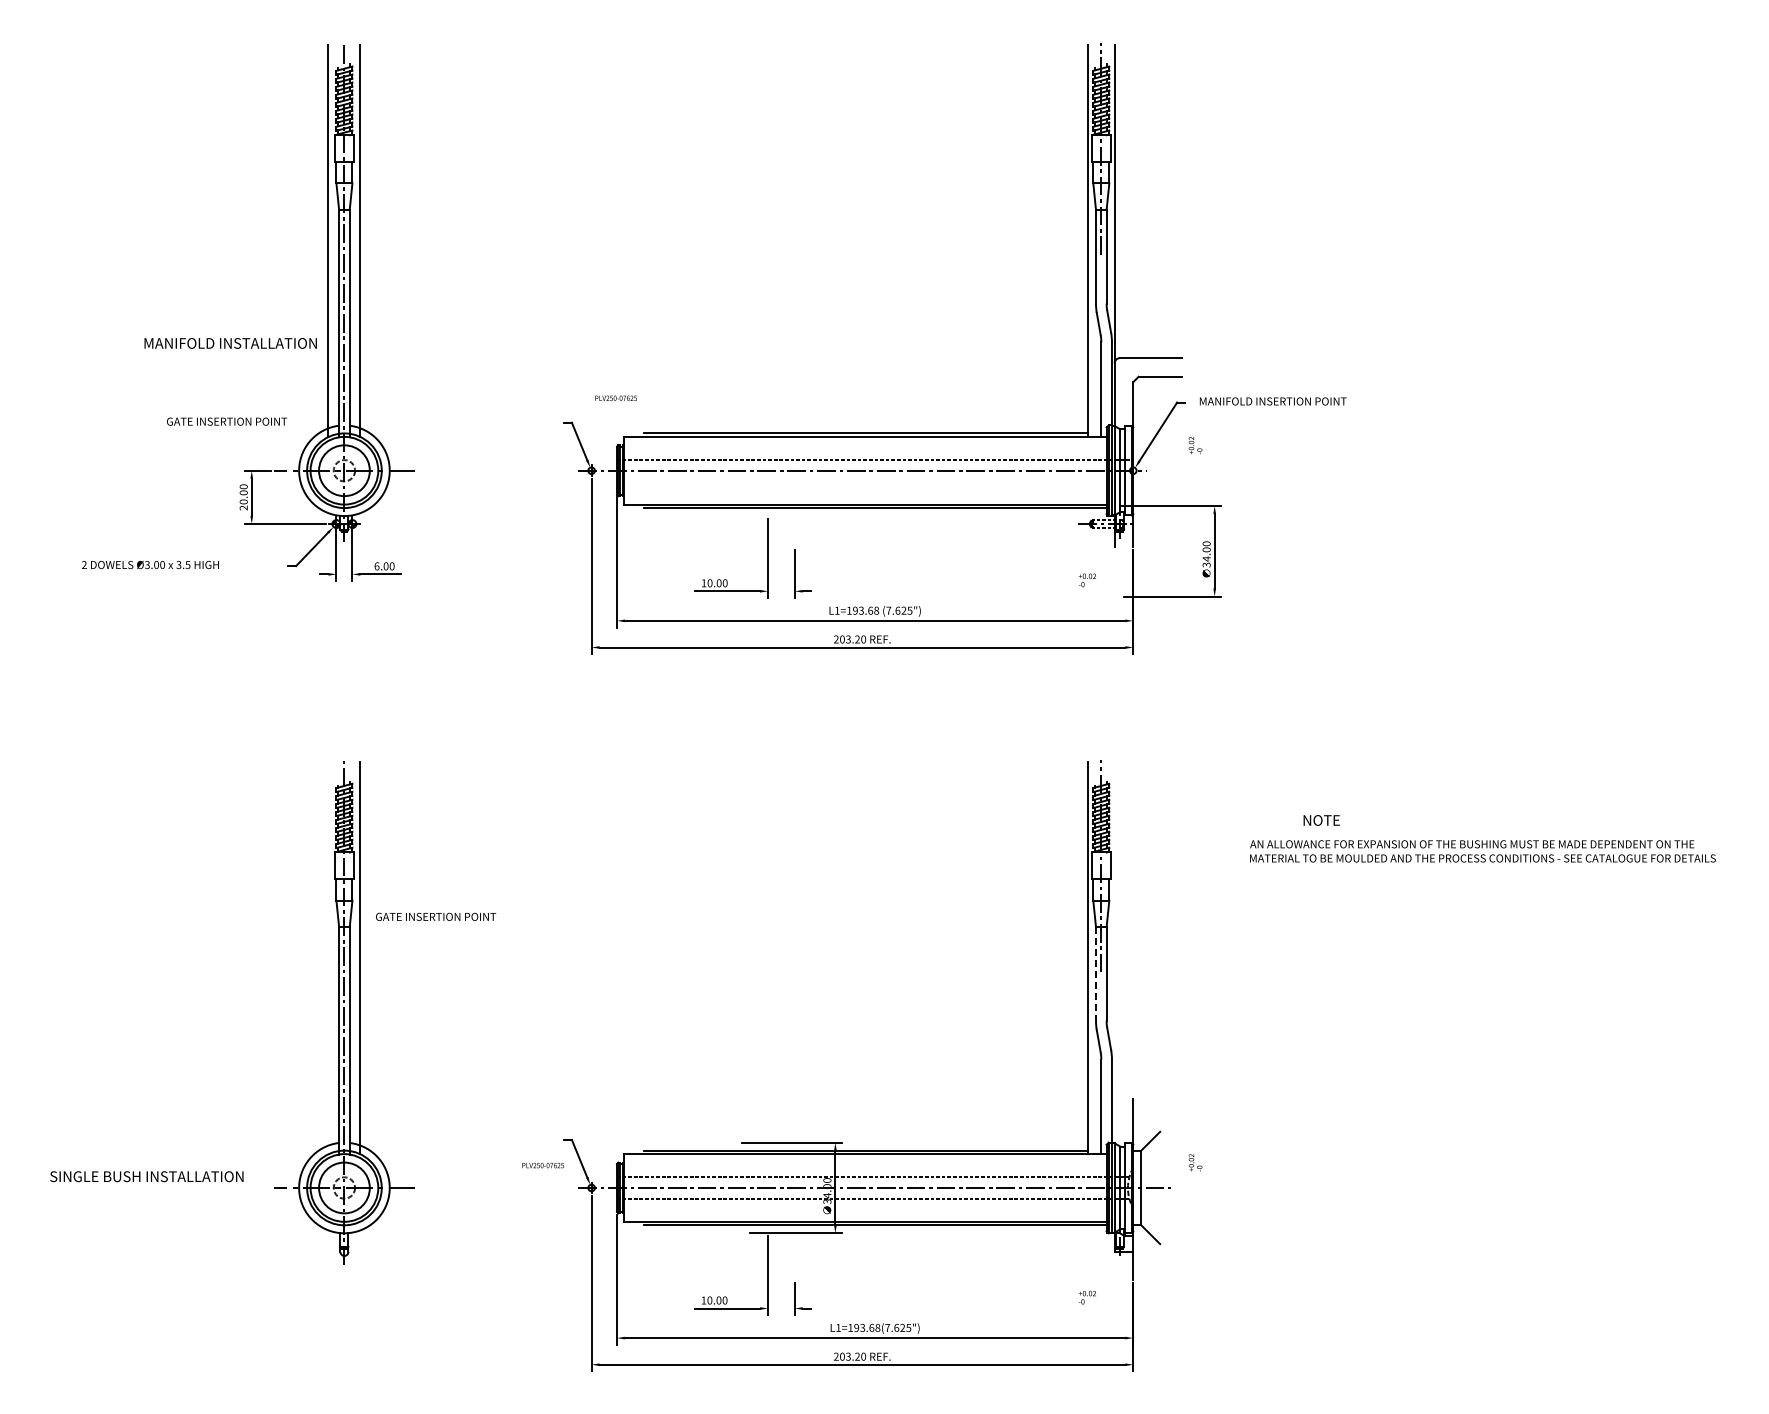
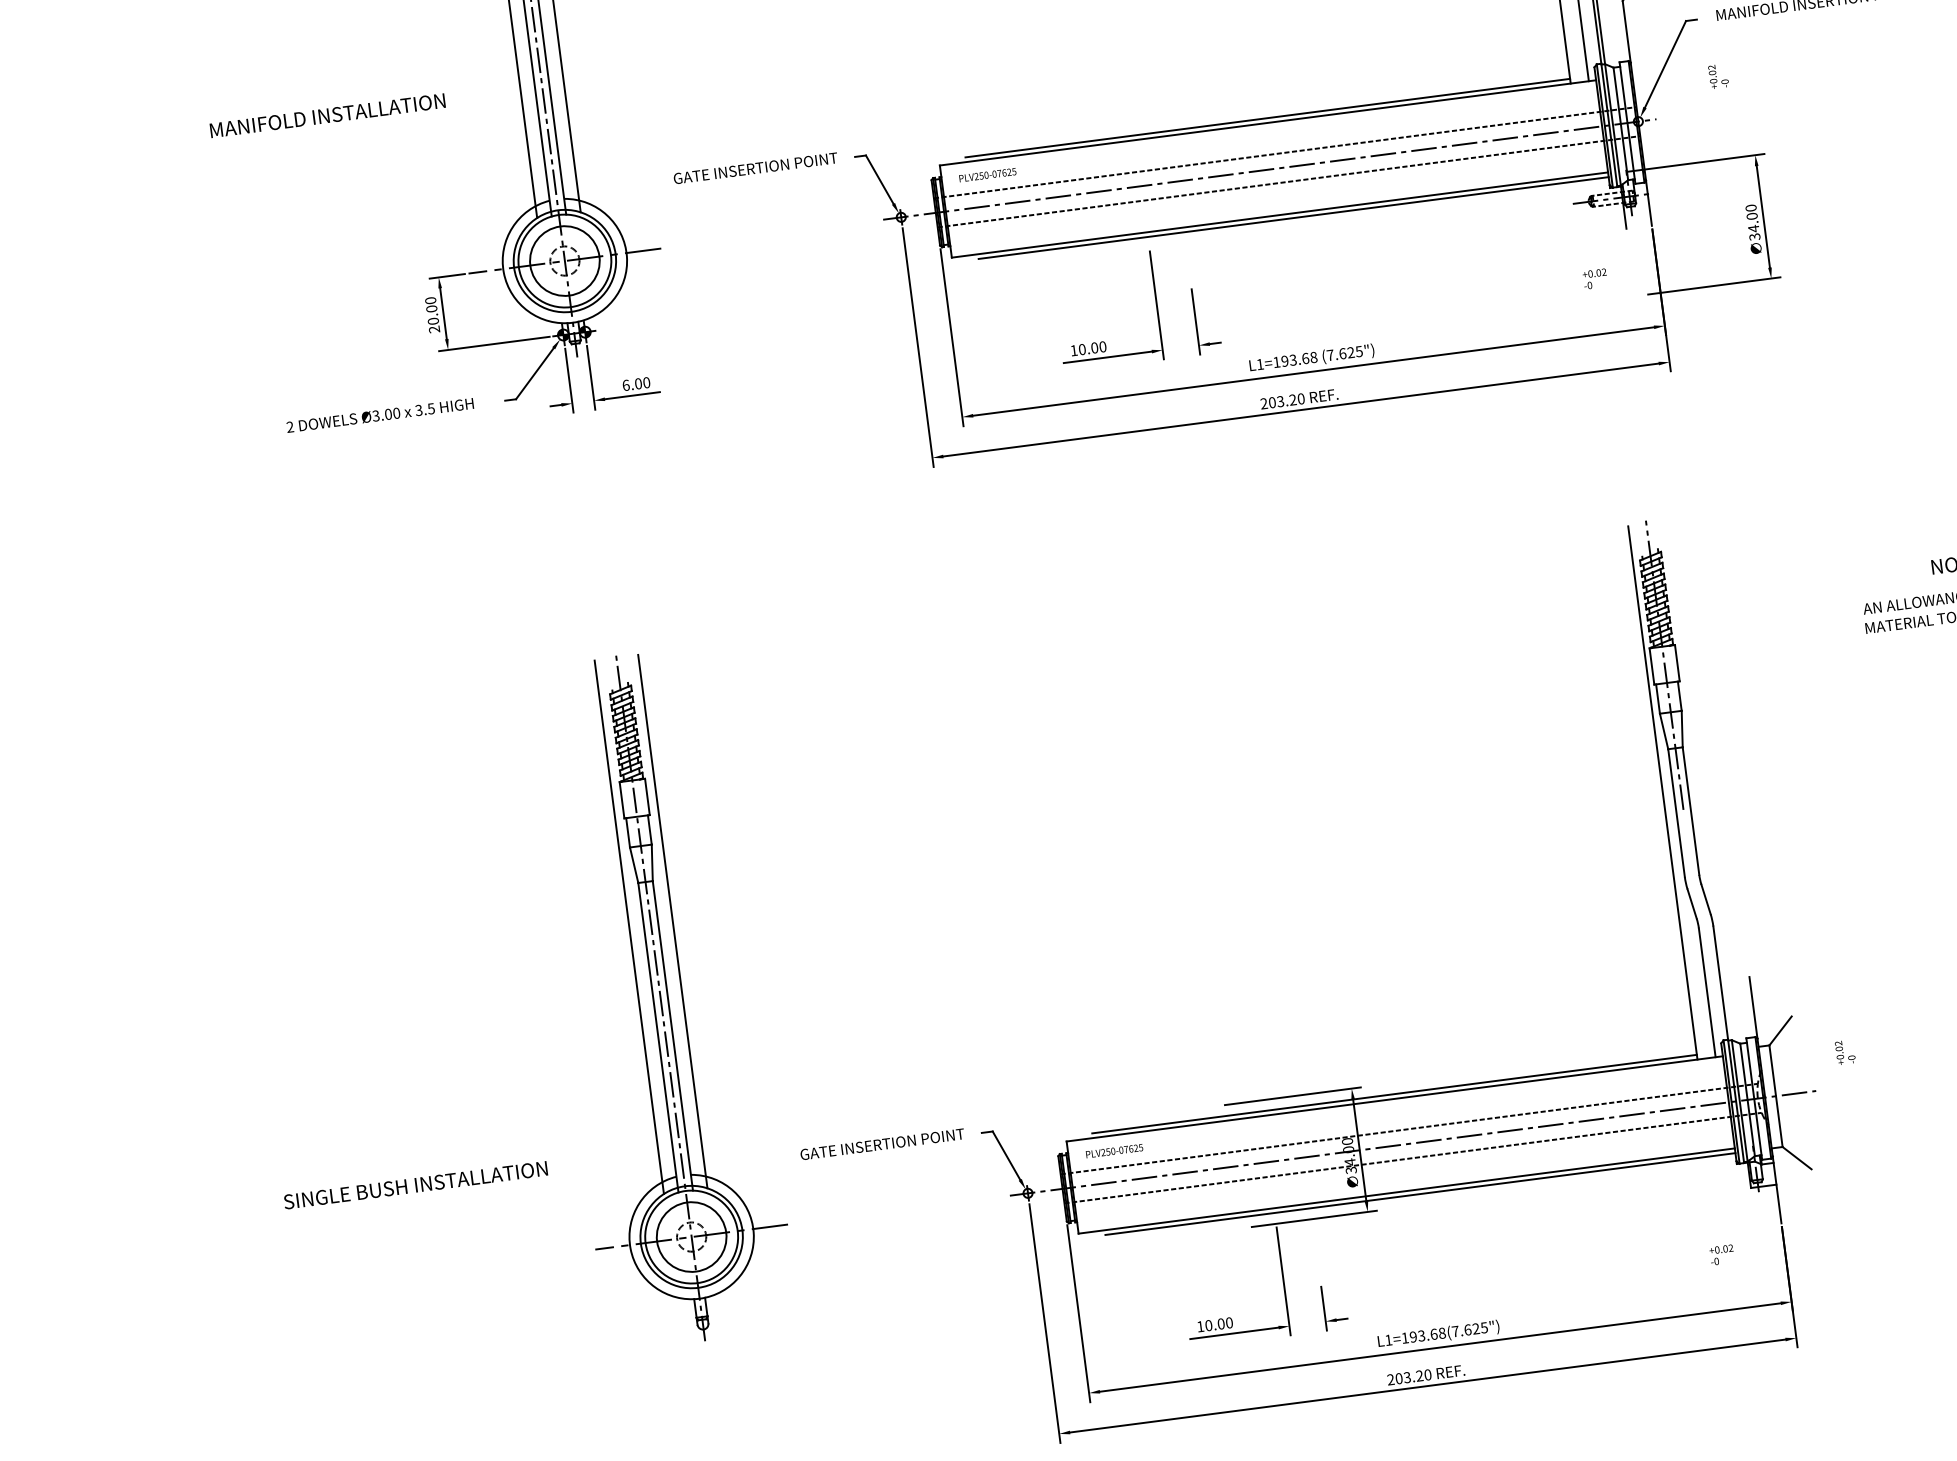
text: (230, 343) -> (327, 115), moved
text: (615, 397) -> (986, 174), moved
text: (226, 421) -> (754, 168), moved
line: (875, 481) -> (1289, 181), added
text: (150, 564) -> (380, 414), moved
text: (436, 916) -> (883, 1143), moved
line: (328, 958) -> (629, 927), added
line: (1095, 974) -> (1675, 813), dashed -> solid
text: (542, 1165) -> (1113, 1151), moved
text: (146, 1176) -> (415, 1185), moved

